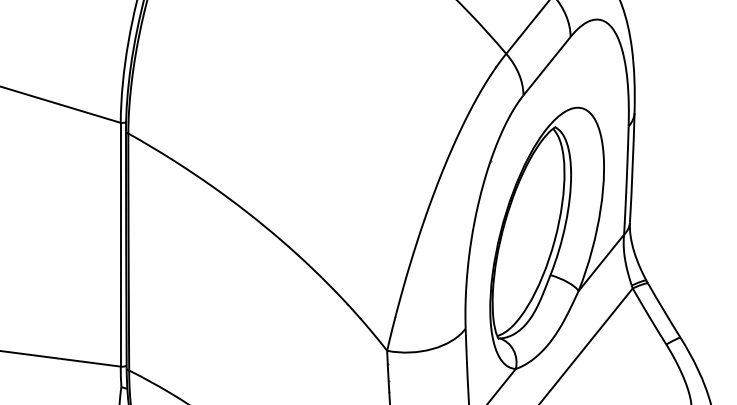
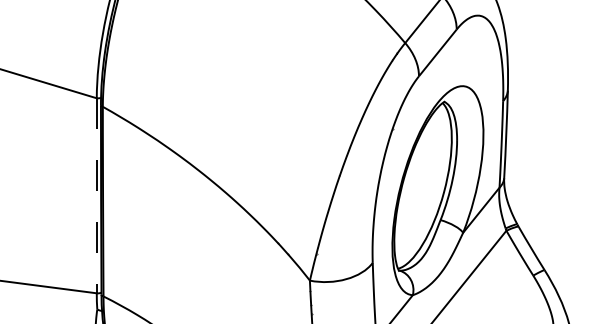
line: (120, 244) -> (96, 195), solid -> dashed

